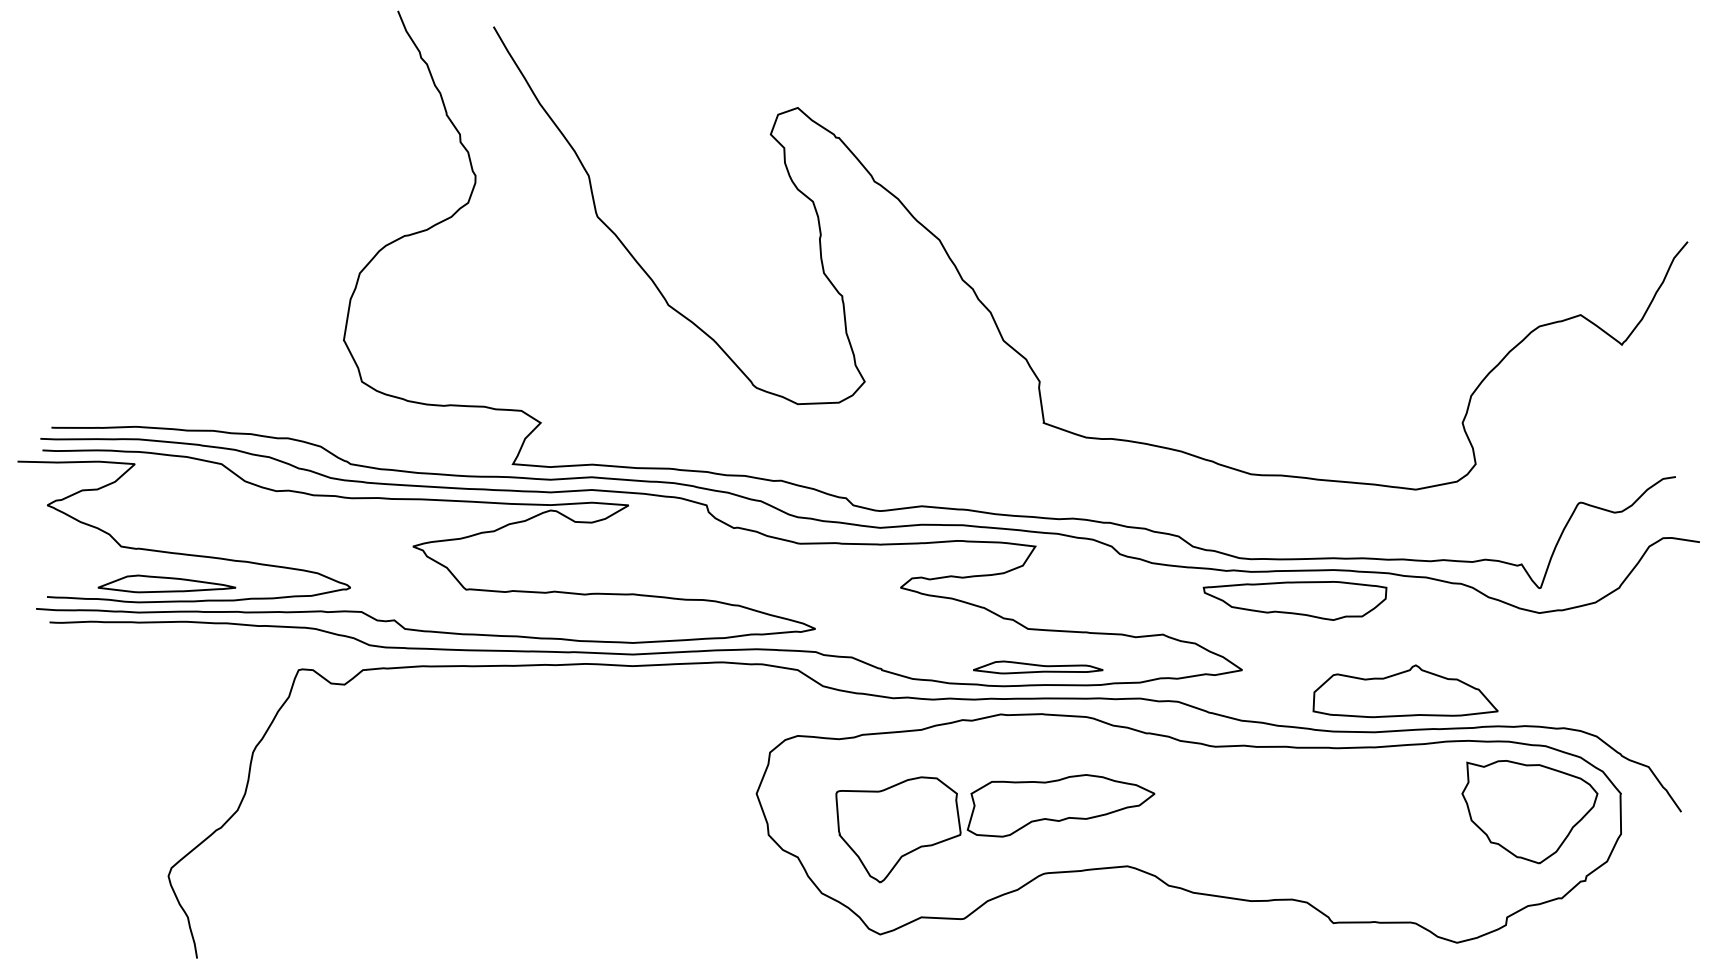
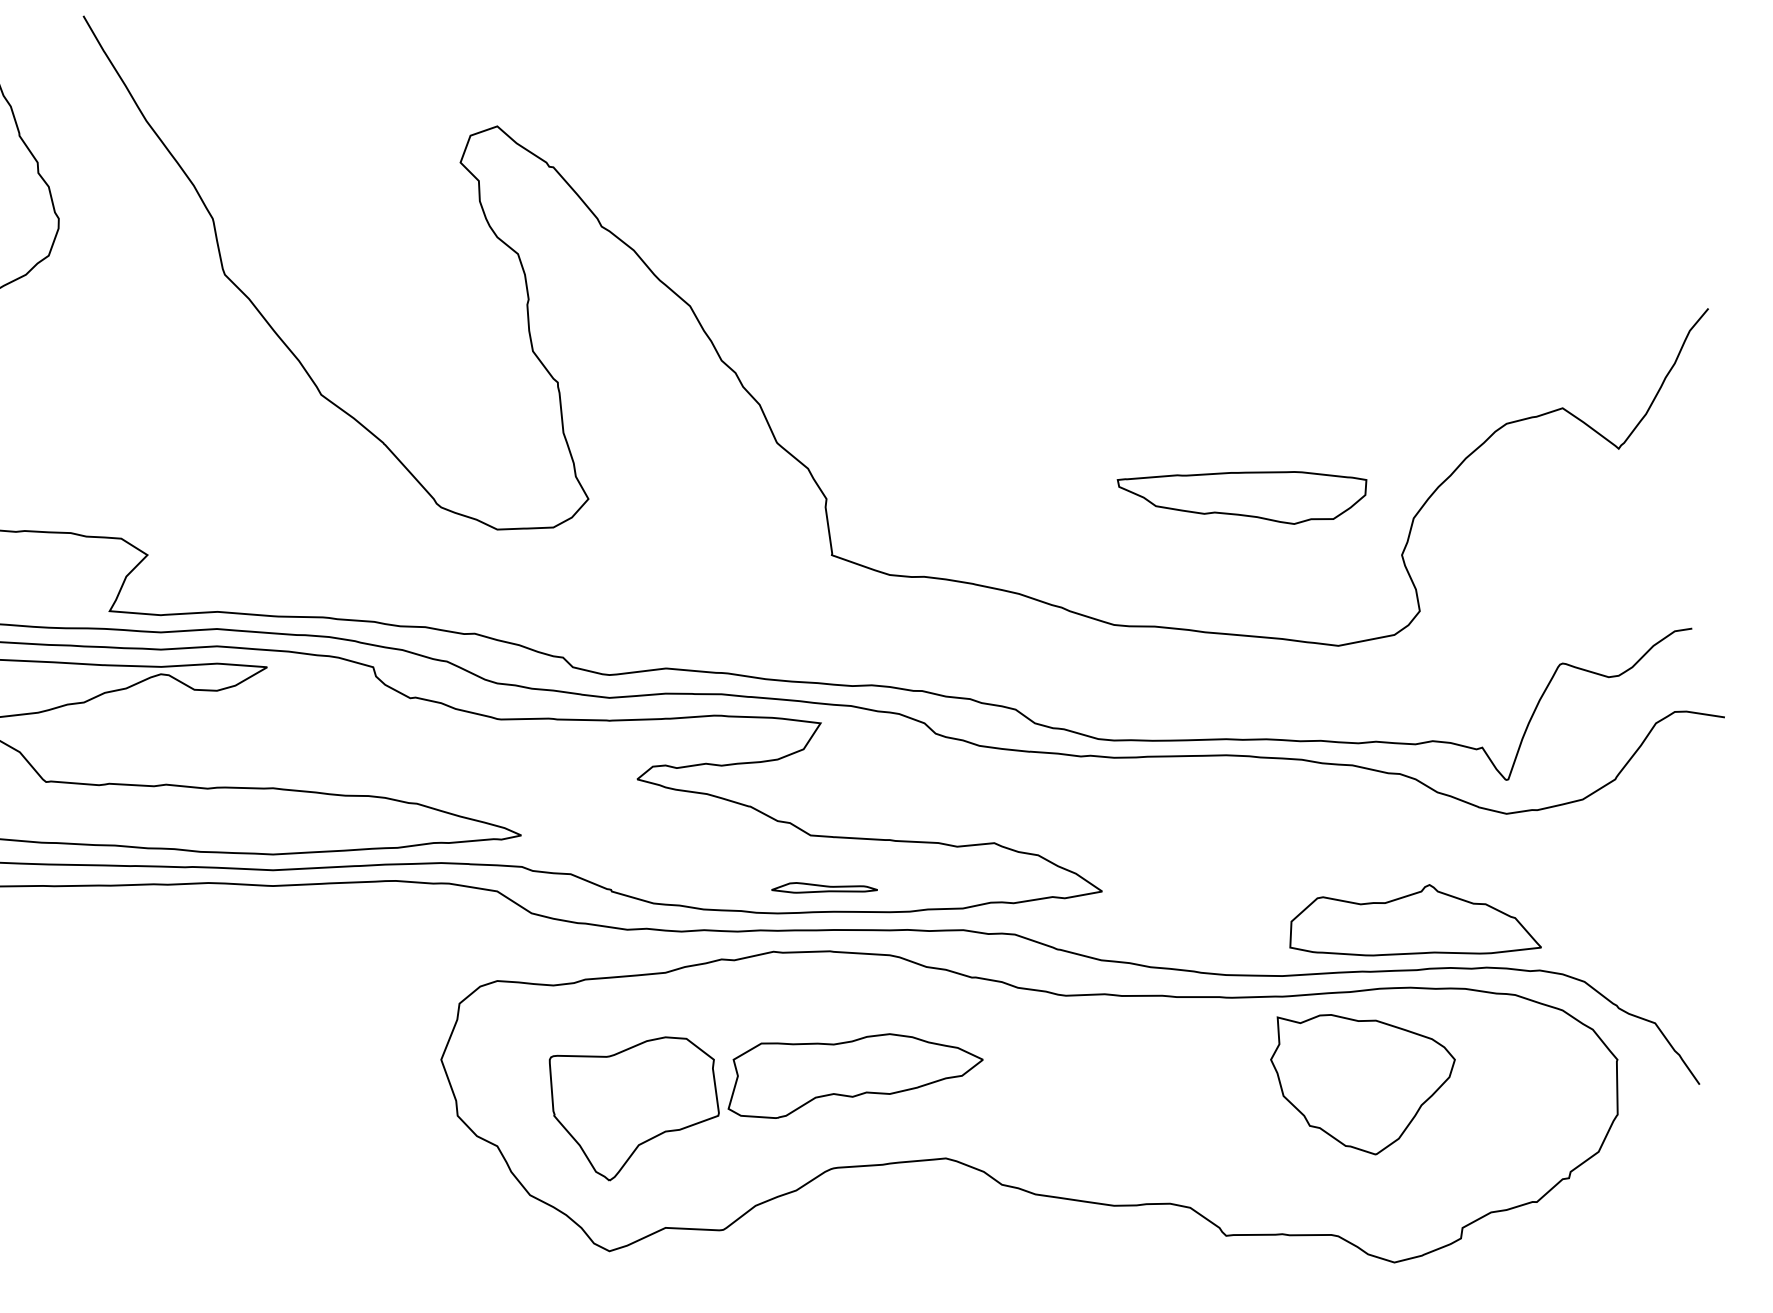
part: (1294, 600) -> (1241, 497), moved
part: (1038, 667) -> (824, 887), size x0.6
part: (1405, 691) -> (1415, 920), moved
part: (1529, 812) -> (1362, 1085), moved

